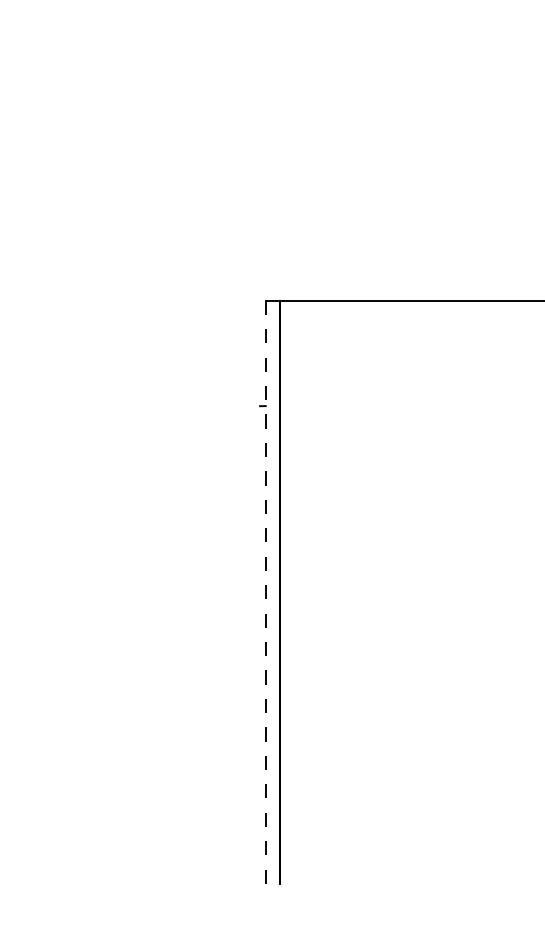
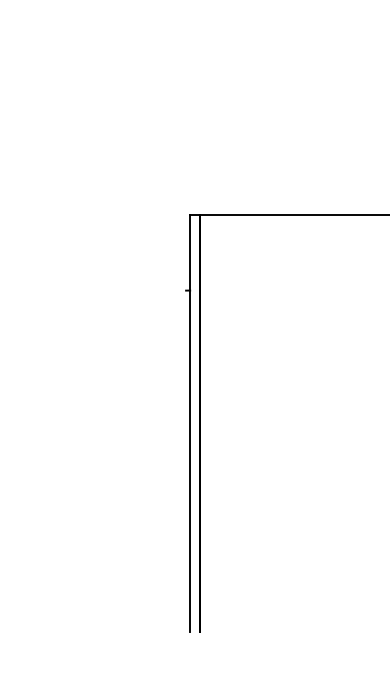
line: (265, 592) -> (189, 423), dashed -> solid

